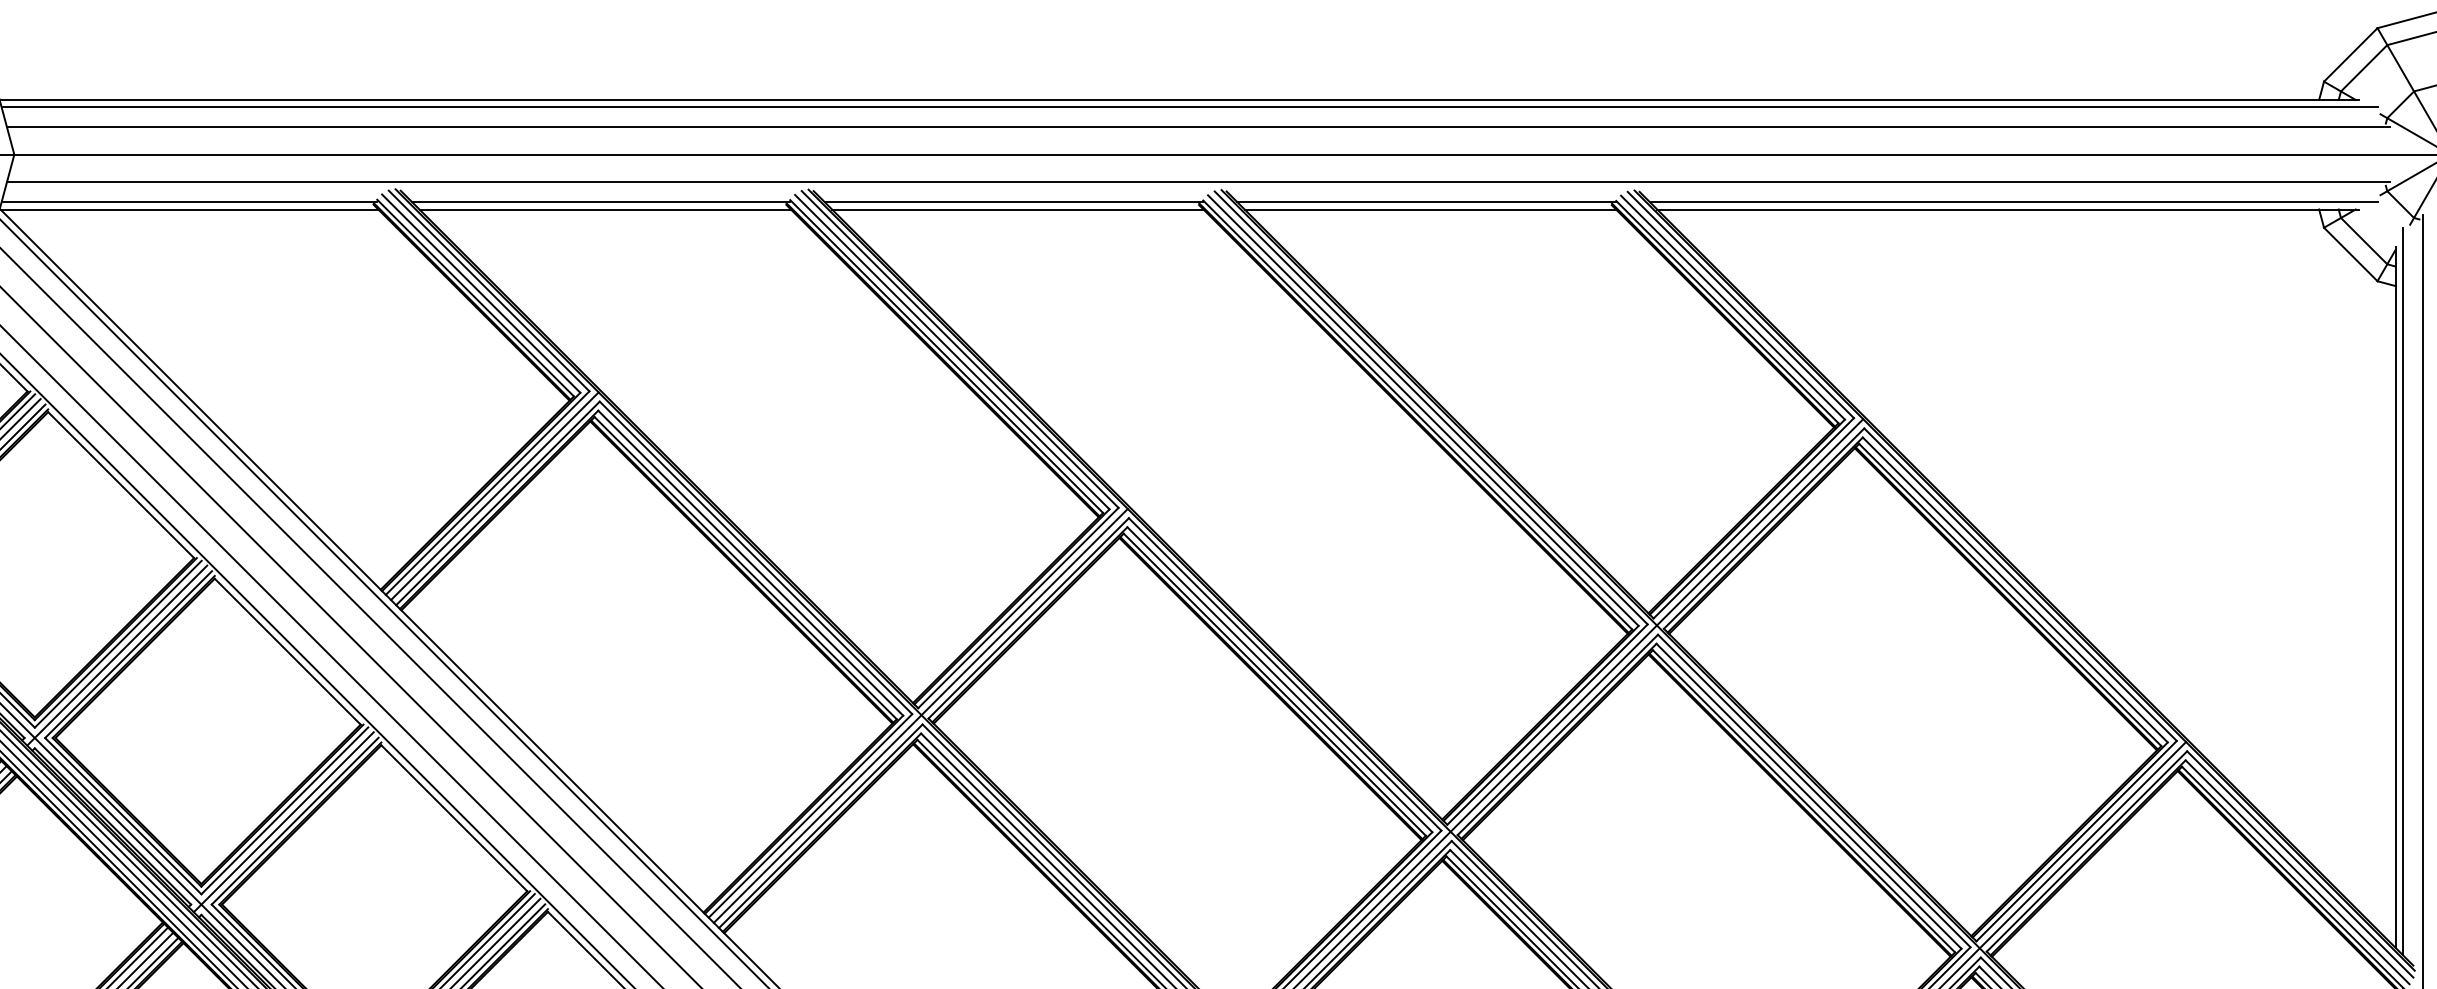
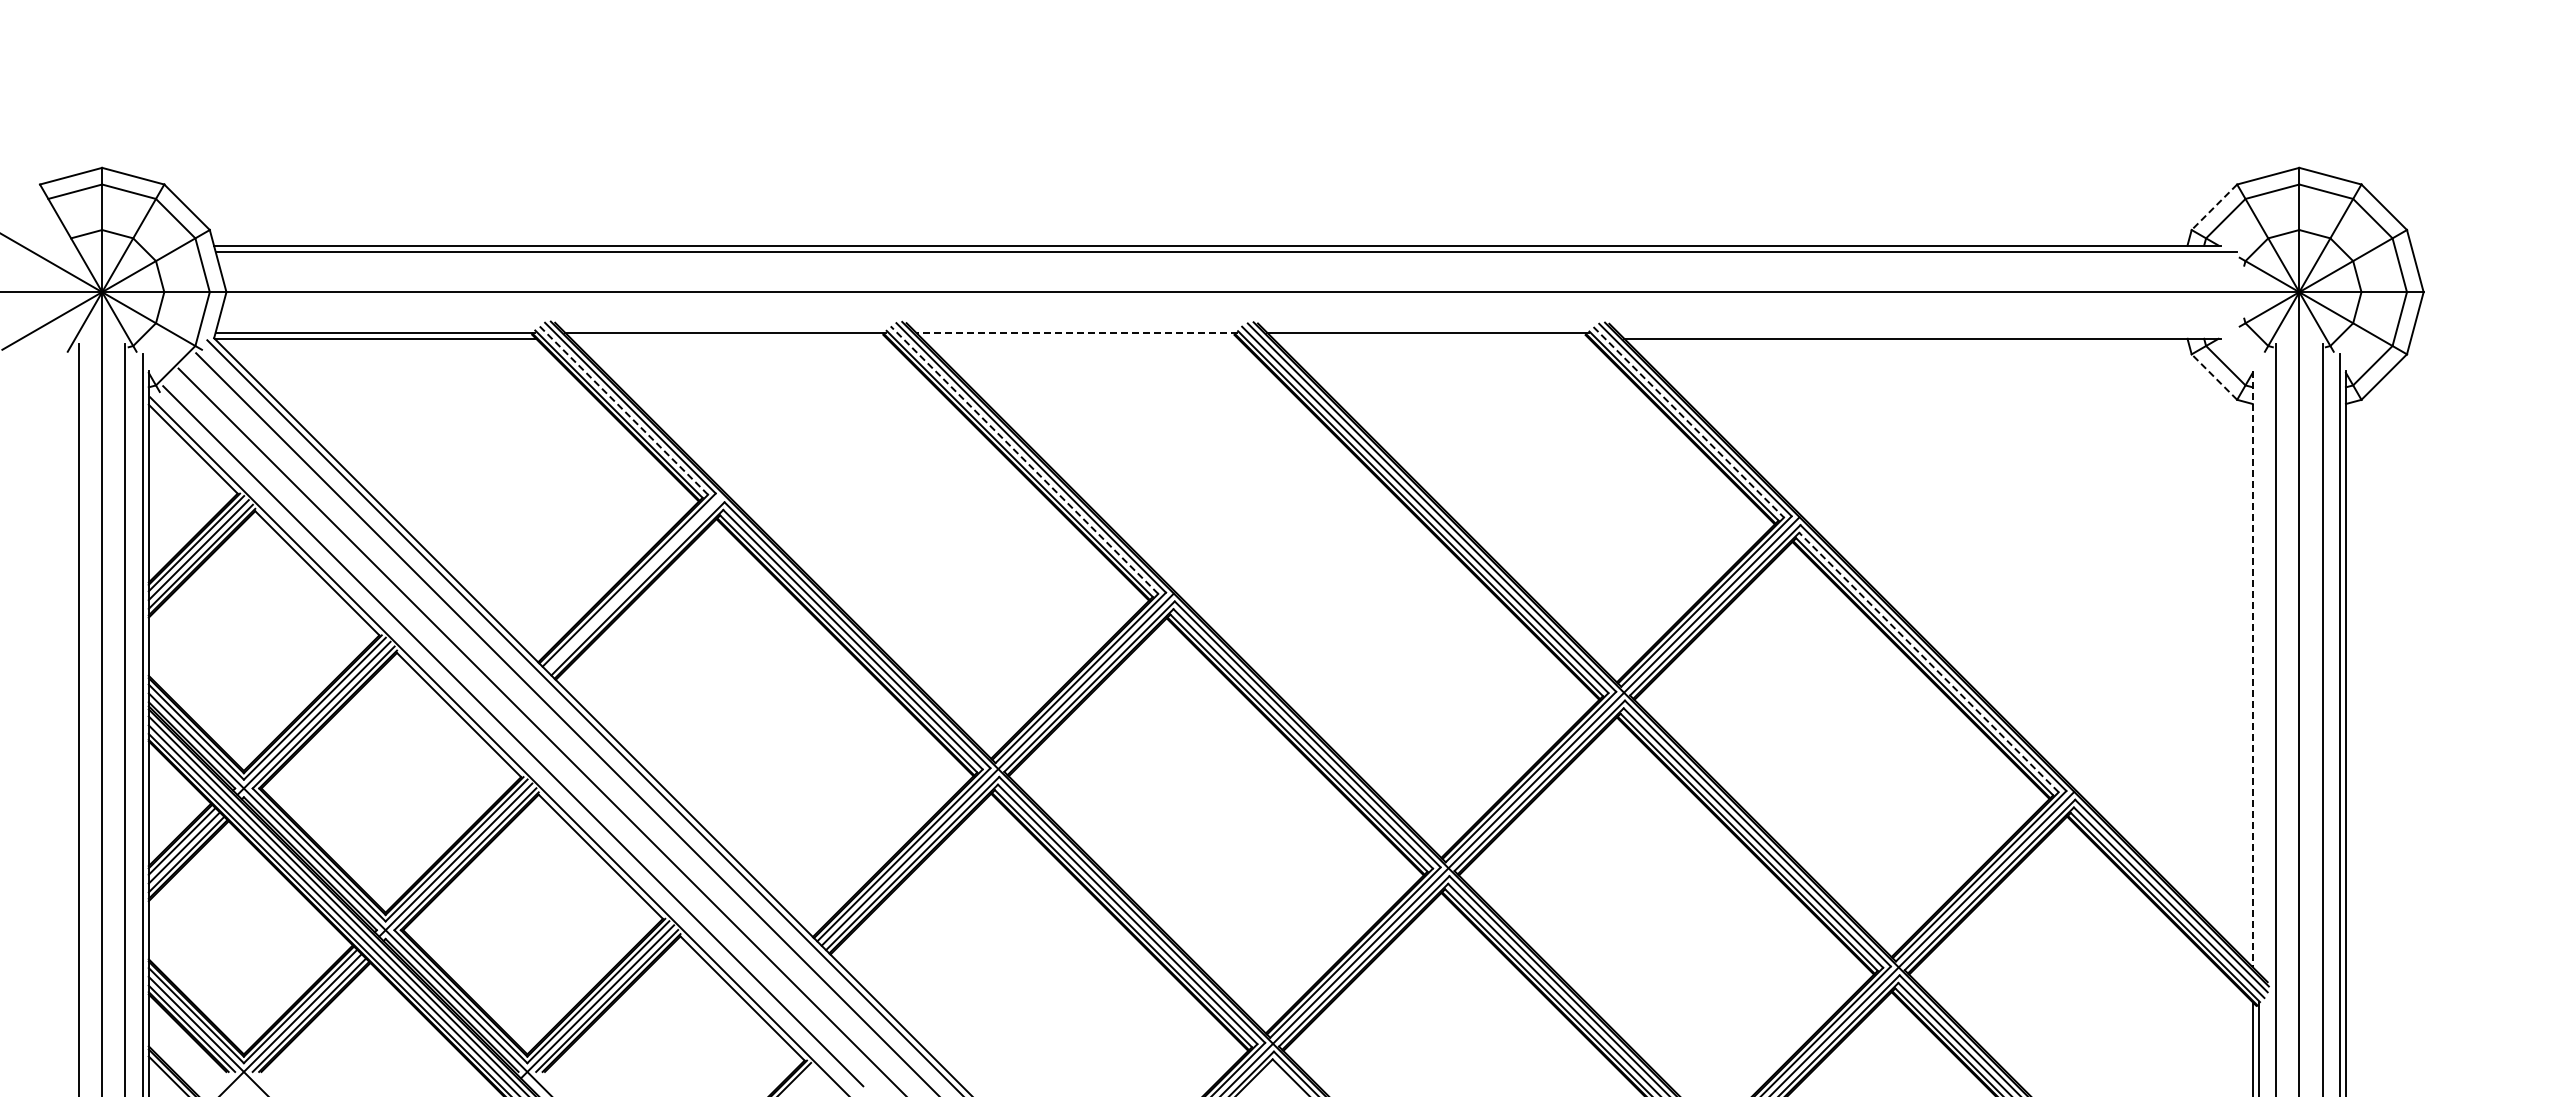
line: (2350, 55) -> (2214, 207), solid -> dashed
line: (1197, 126) -> (1233, 268), removed
line: (1197, 182) -> (1233, 315), removed
line: (1013, 202) -> (1076, 332), solid -> dashed
line: (2013, 202) -> (1927, 332), removed
line: (605, 209) -> (729, 338), removed
line: (1018, 209) -> (1080, 338), removed
line: (1430, 209) -> (1431, 338), removed
line: (2350, 253) -> (2214, 376), solid -> dashed
line: (480, 293) -> (623, 410), solid -> dashed
line: (1732, 307) -> (1688, 422), solid -> dashed
line: (952, 351) -> (1024, 459), solid -> dashed
line: (495, 495) -> (635, 582), removed
line: (2014, 589) -> (1928, 662), solid -> dashed
line: (2402, 591) -> (2258, 663), removed
line: (2395, 598) -> (2252, 669), solid -> dashed

